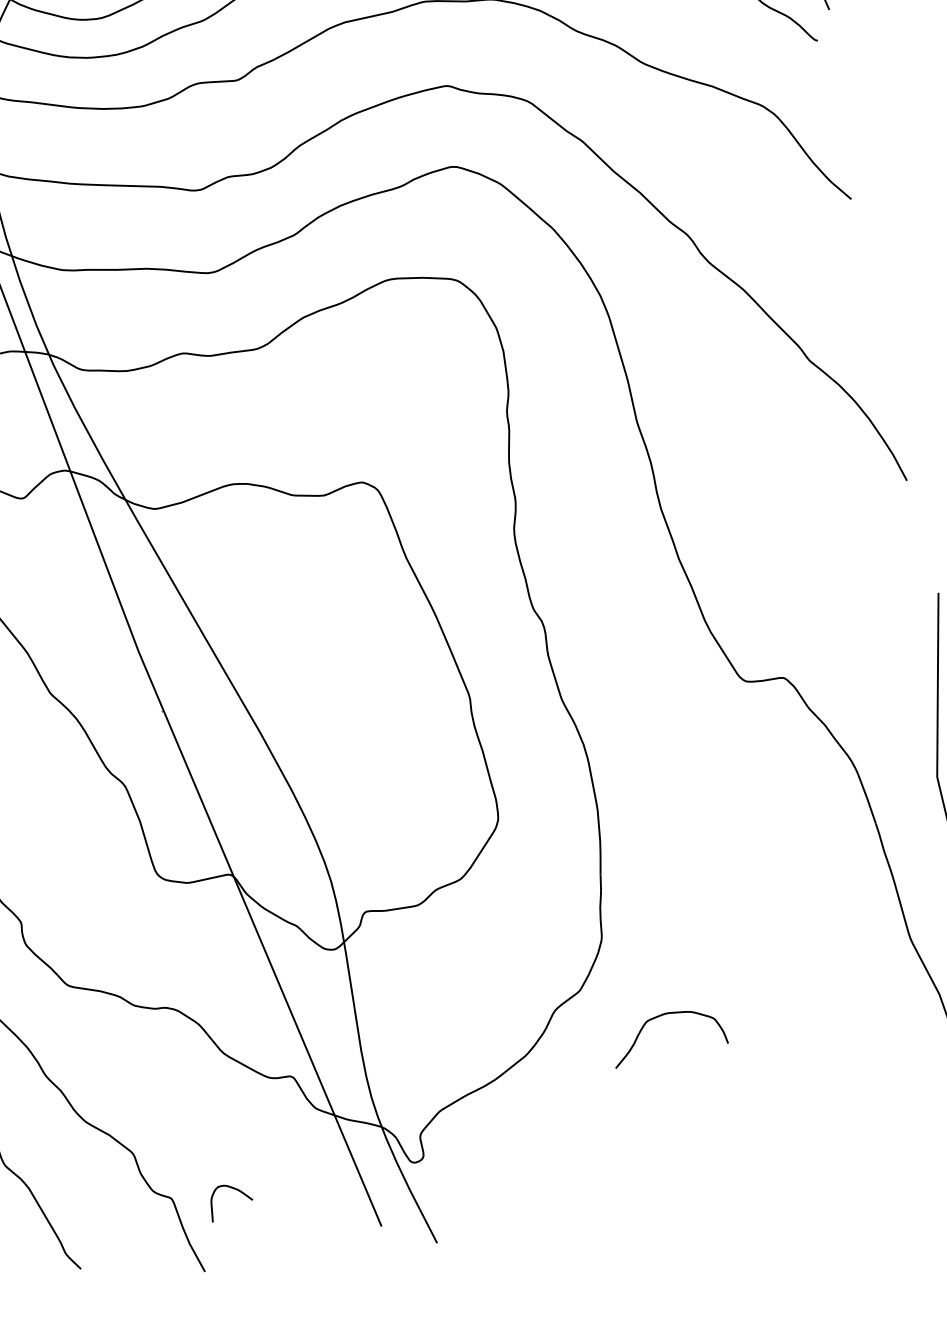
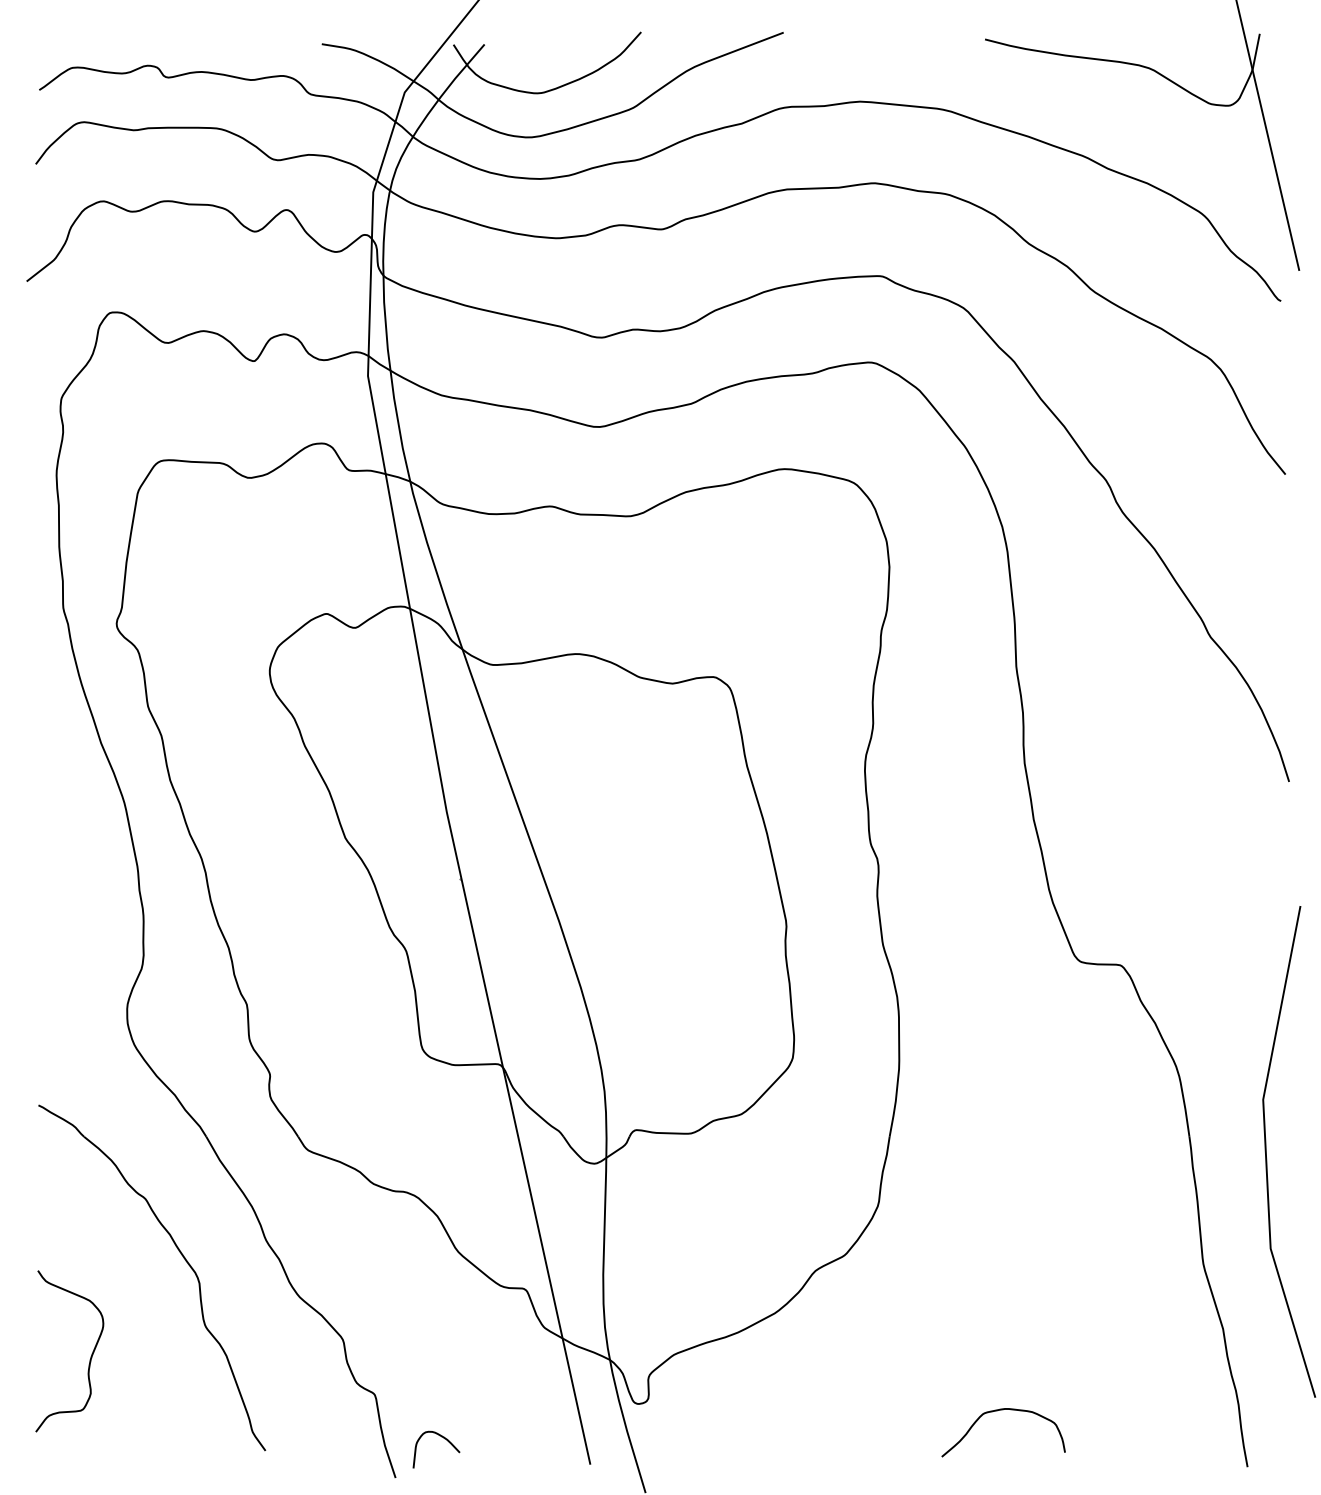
curve: (659, 1017) -> (997, 1411), moved
curve: (236, 1190) -> (444, 1439), moved

